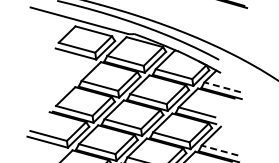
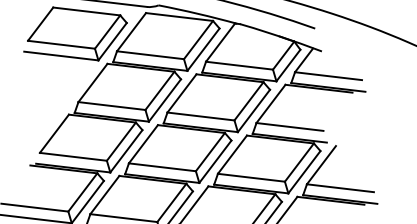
line: (222, 87) -> (328, 76), dashed -> solid
line: (219, 150) -> (339, 188), dashed -> solid

